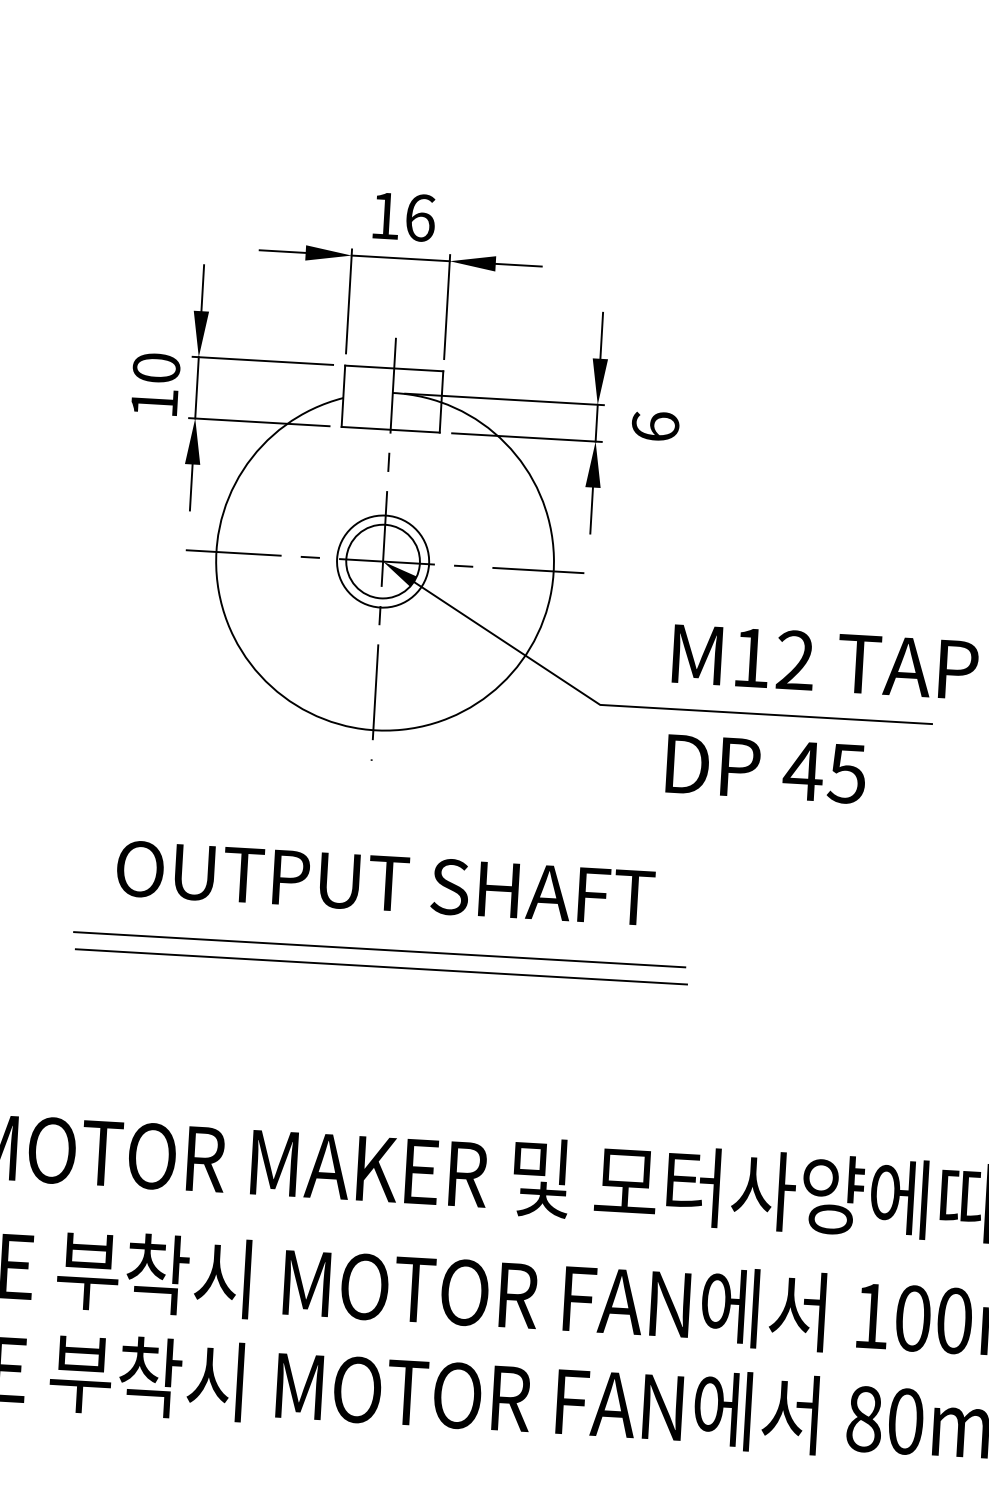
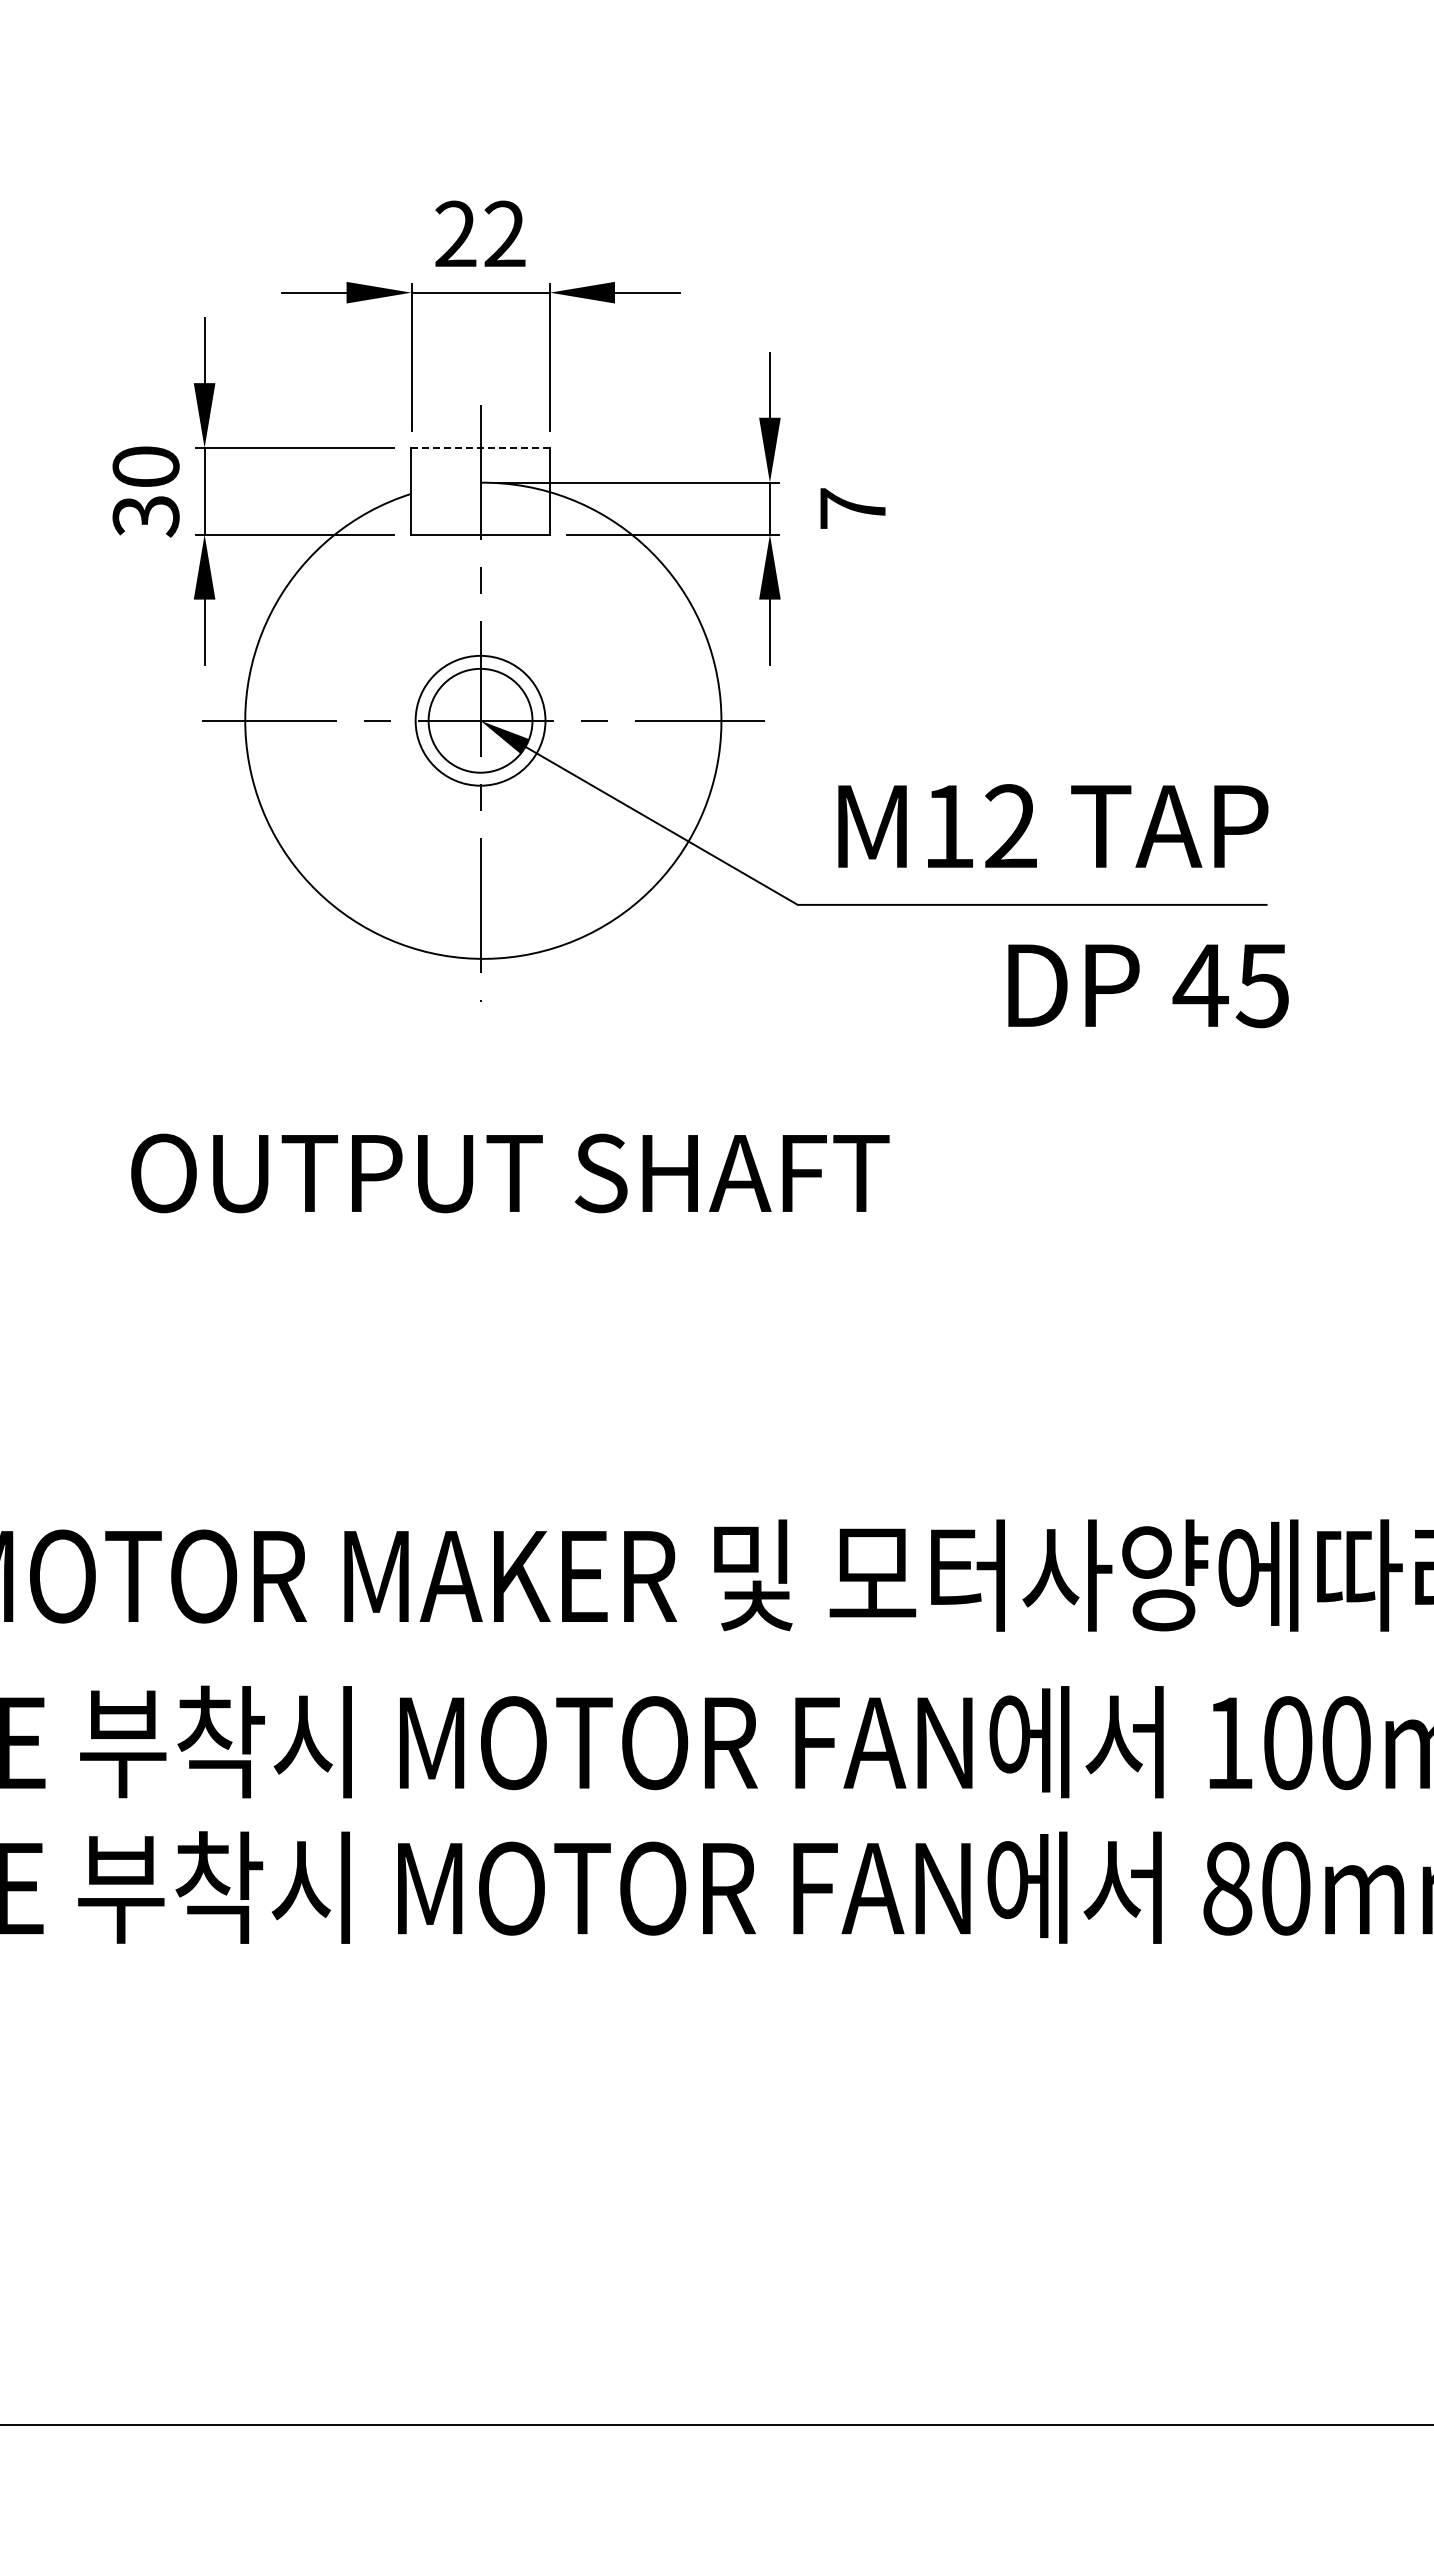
text: (402, 216) -> (480, 233), 16 -> 22
line: (394, 368) -> (480, 448), solid -> dashed
text: (154, 403) -> (145, 516), 10 -> 30
text: (655, 426) -> (852, 508), 6 -> 7
text: (825, 661) -> (1053, 825), moved
text: (766, 769) -> (1148, 986), moved
line: (379, 949) -> (506, 1267), removed
line: (380, 967) -> (510, 1291), removed

